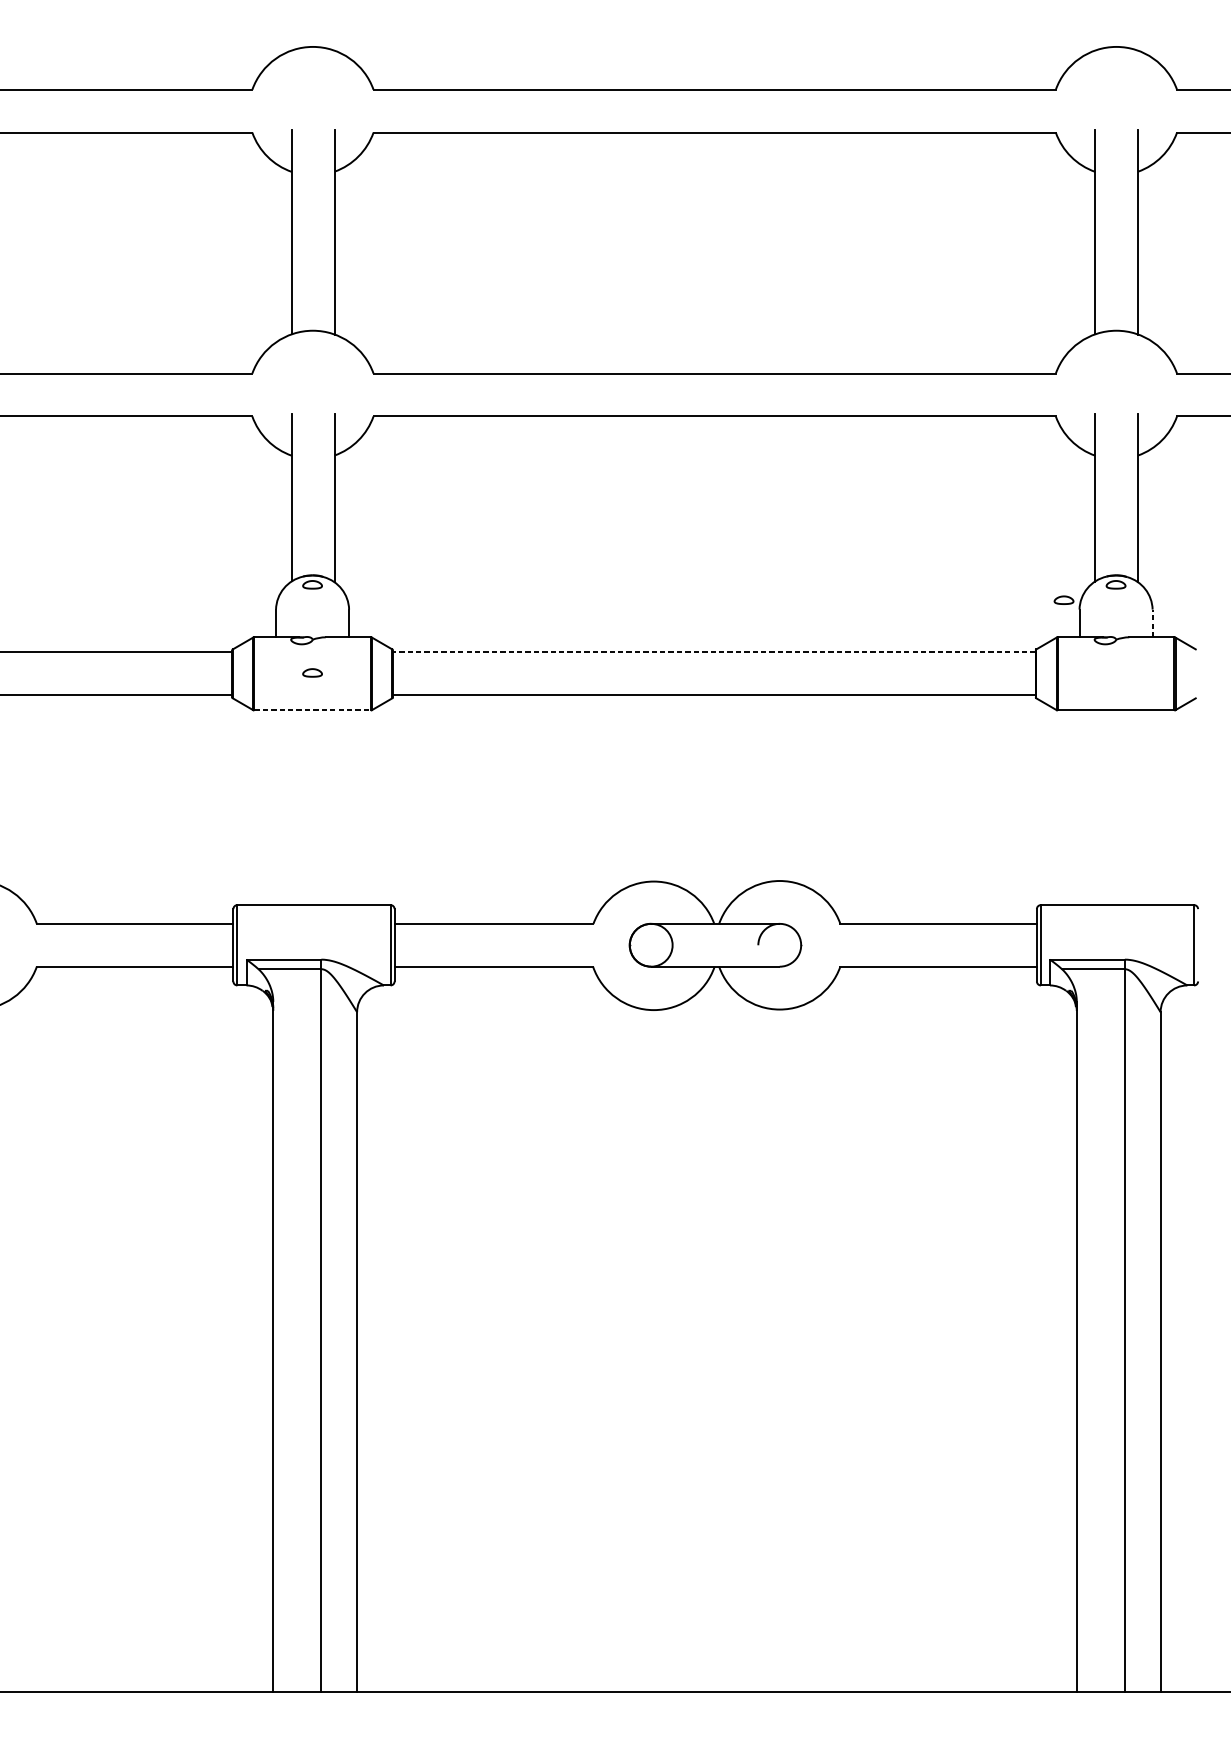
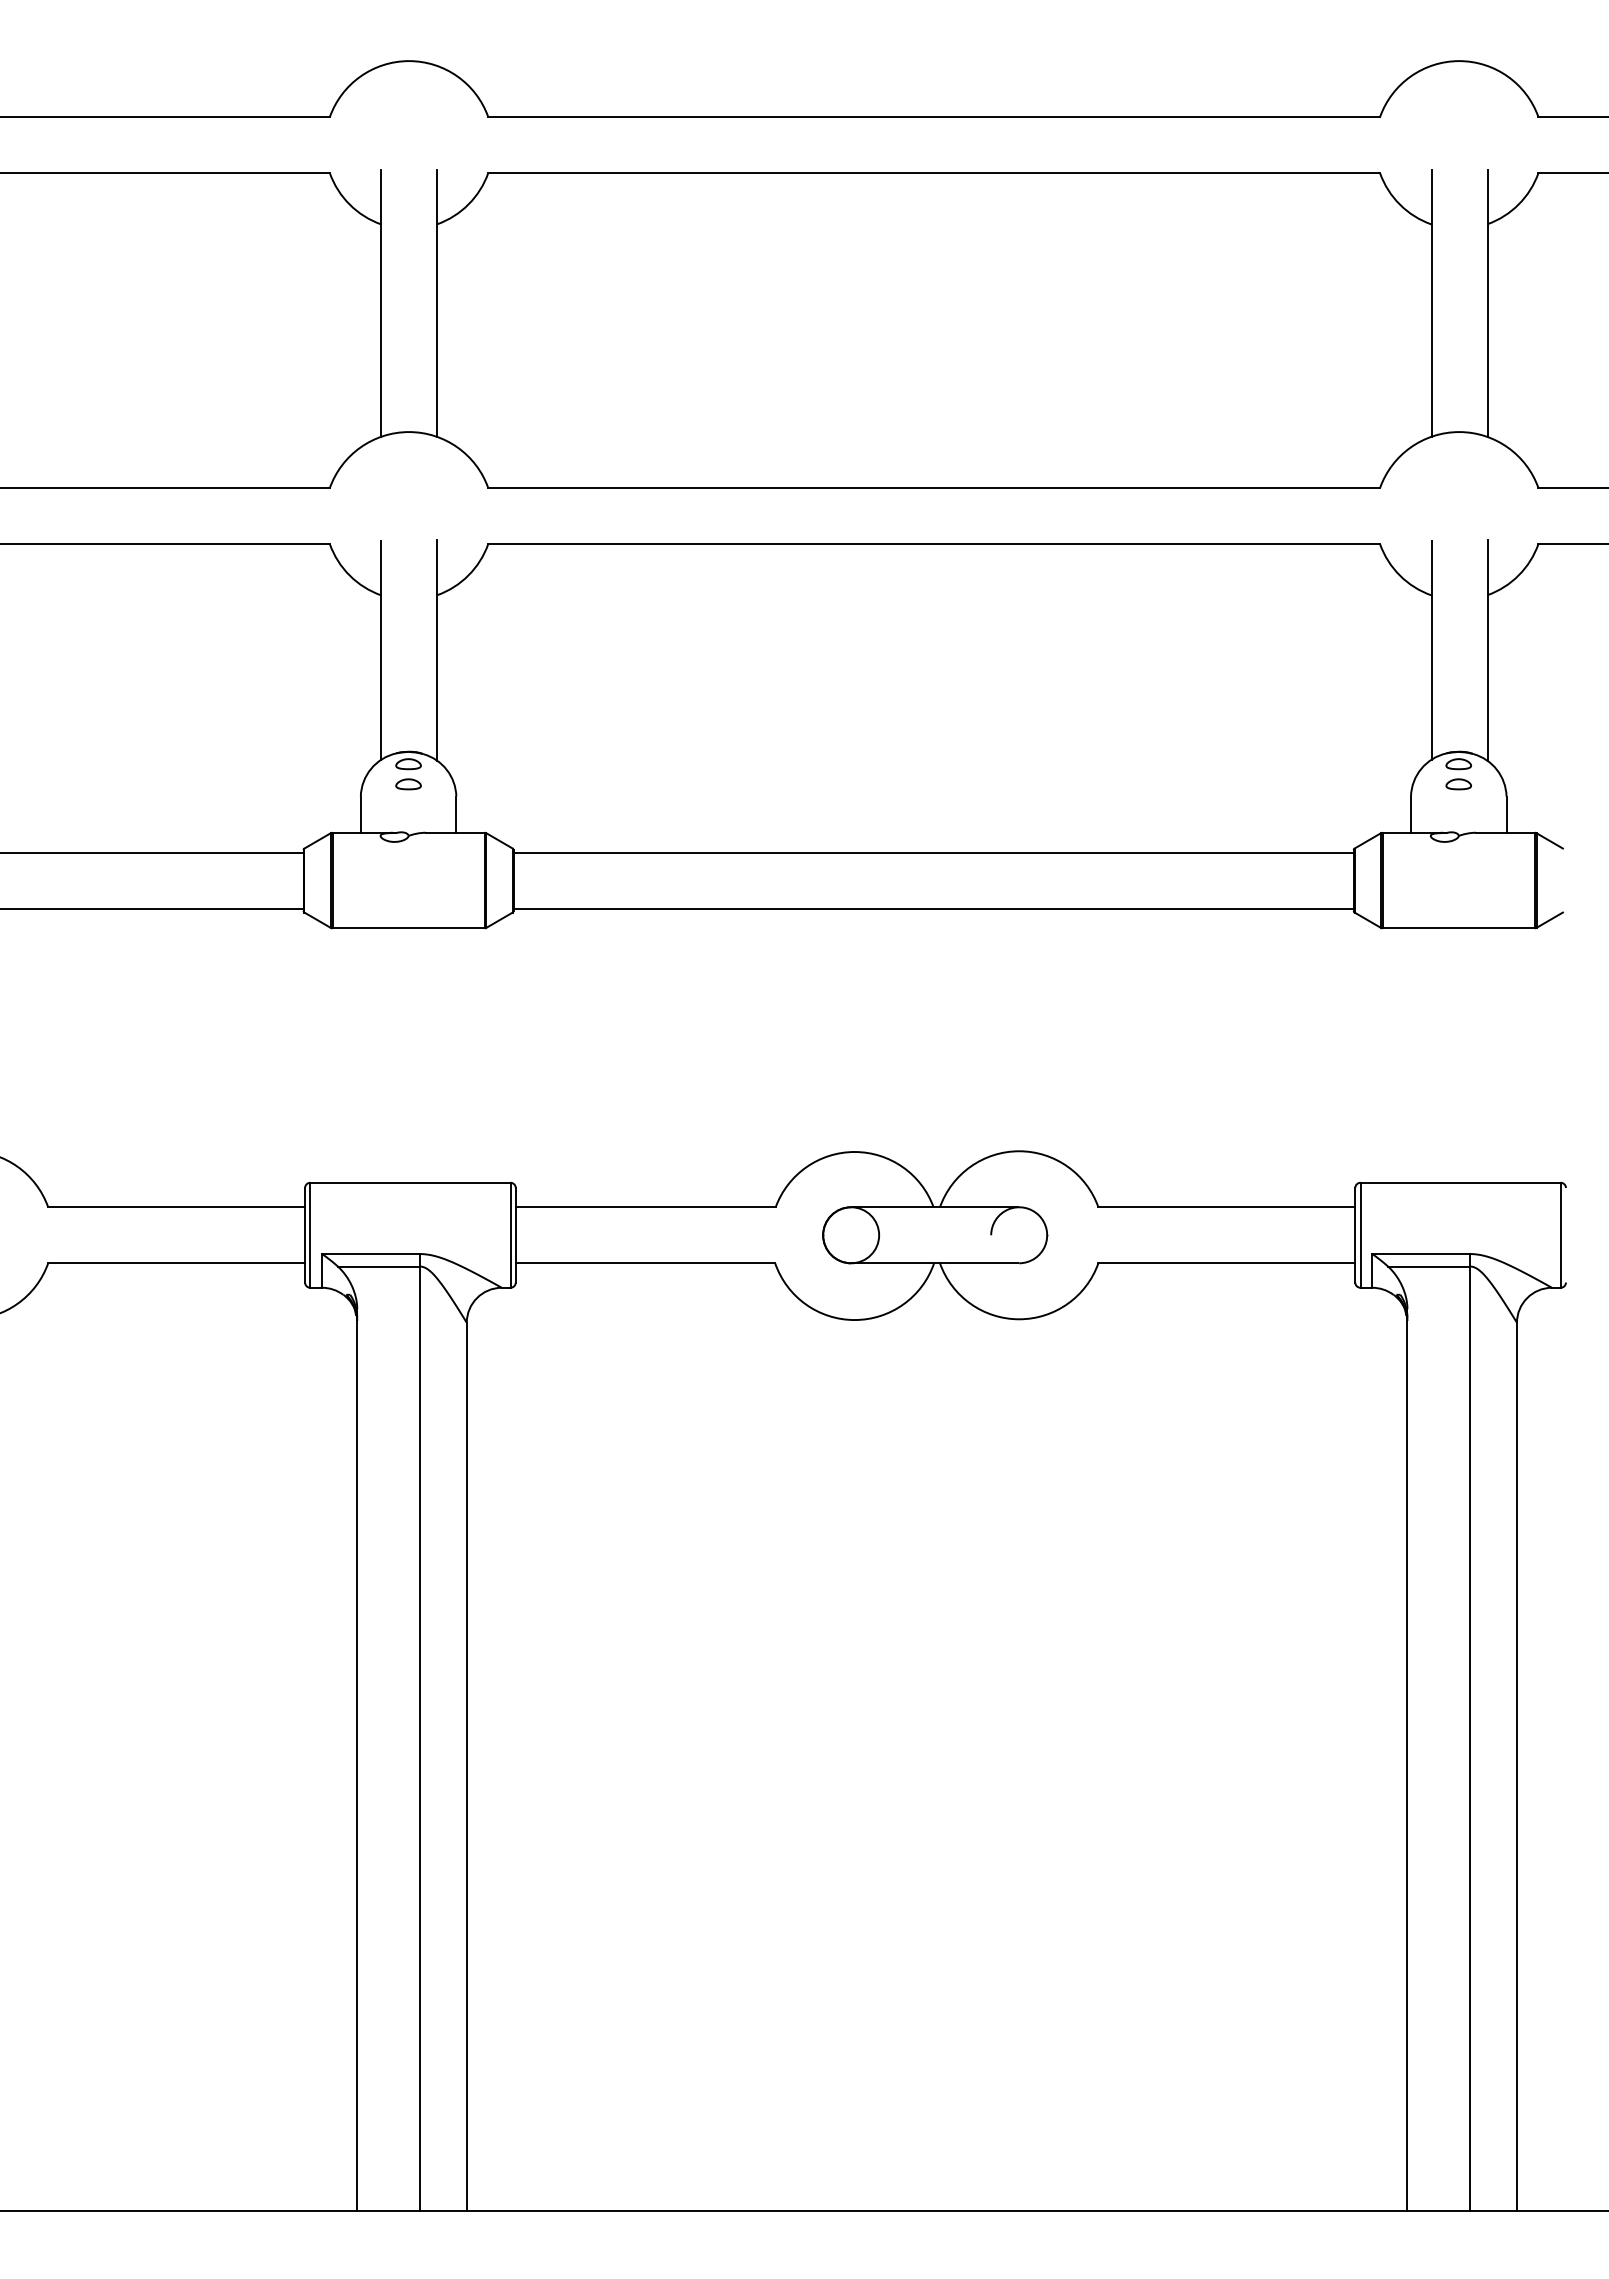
part: (1063, 600) -> (1458, 784), moved
line: (1152, 623) -> (1506, 814), dashed -> solid
line: (714, 652) -> (933, 852), dashed -> solid
part: (312, 673) -> (408, 784), moved
line: (313, 710) -> (409, 928), dashed -> solid

